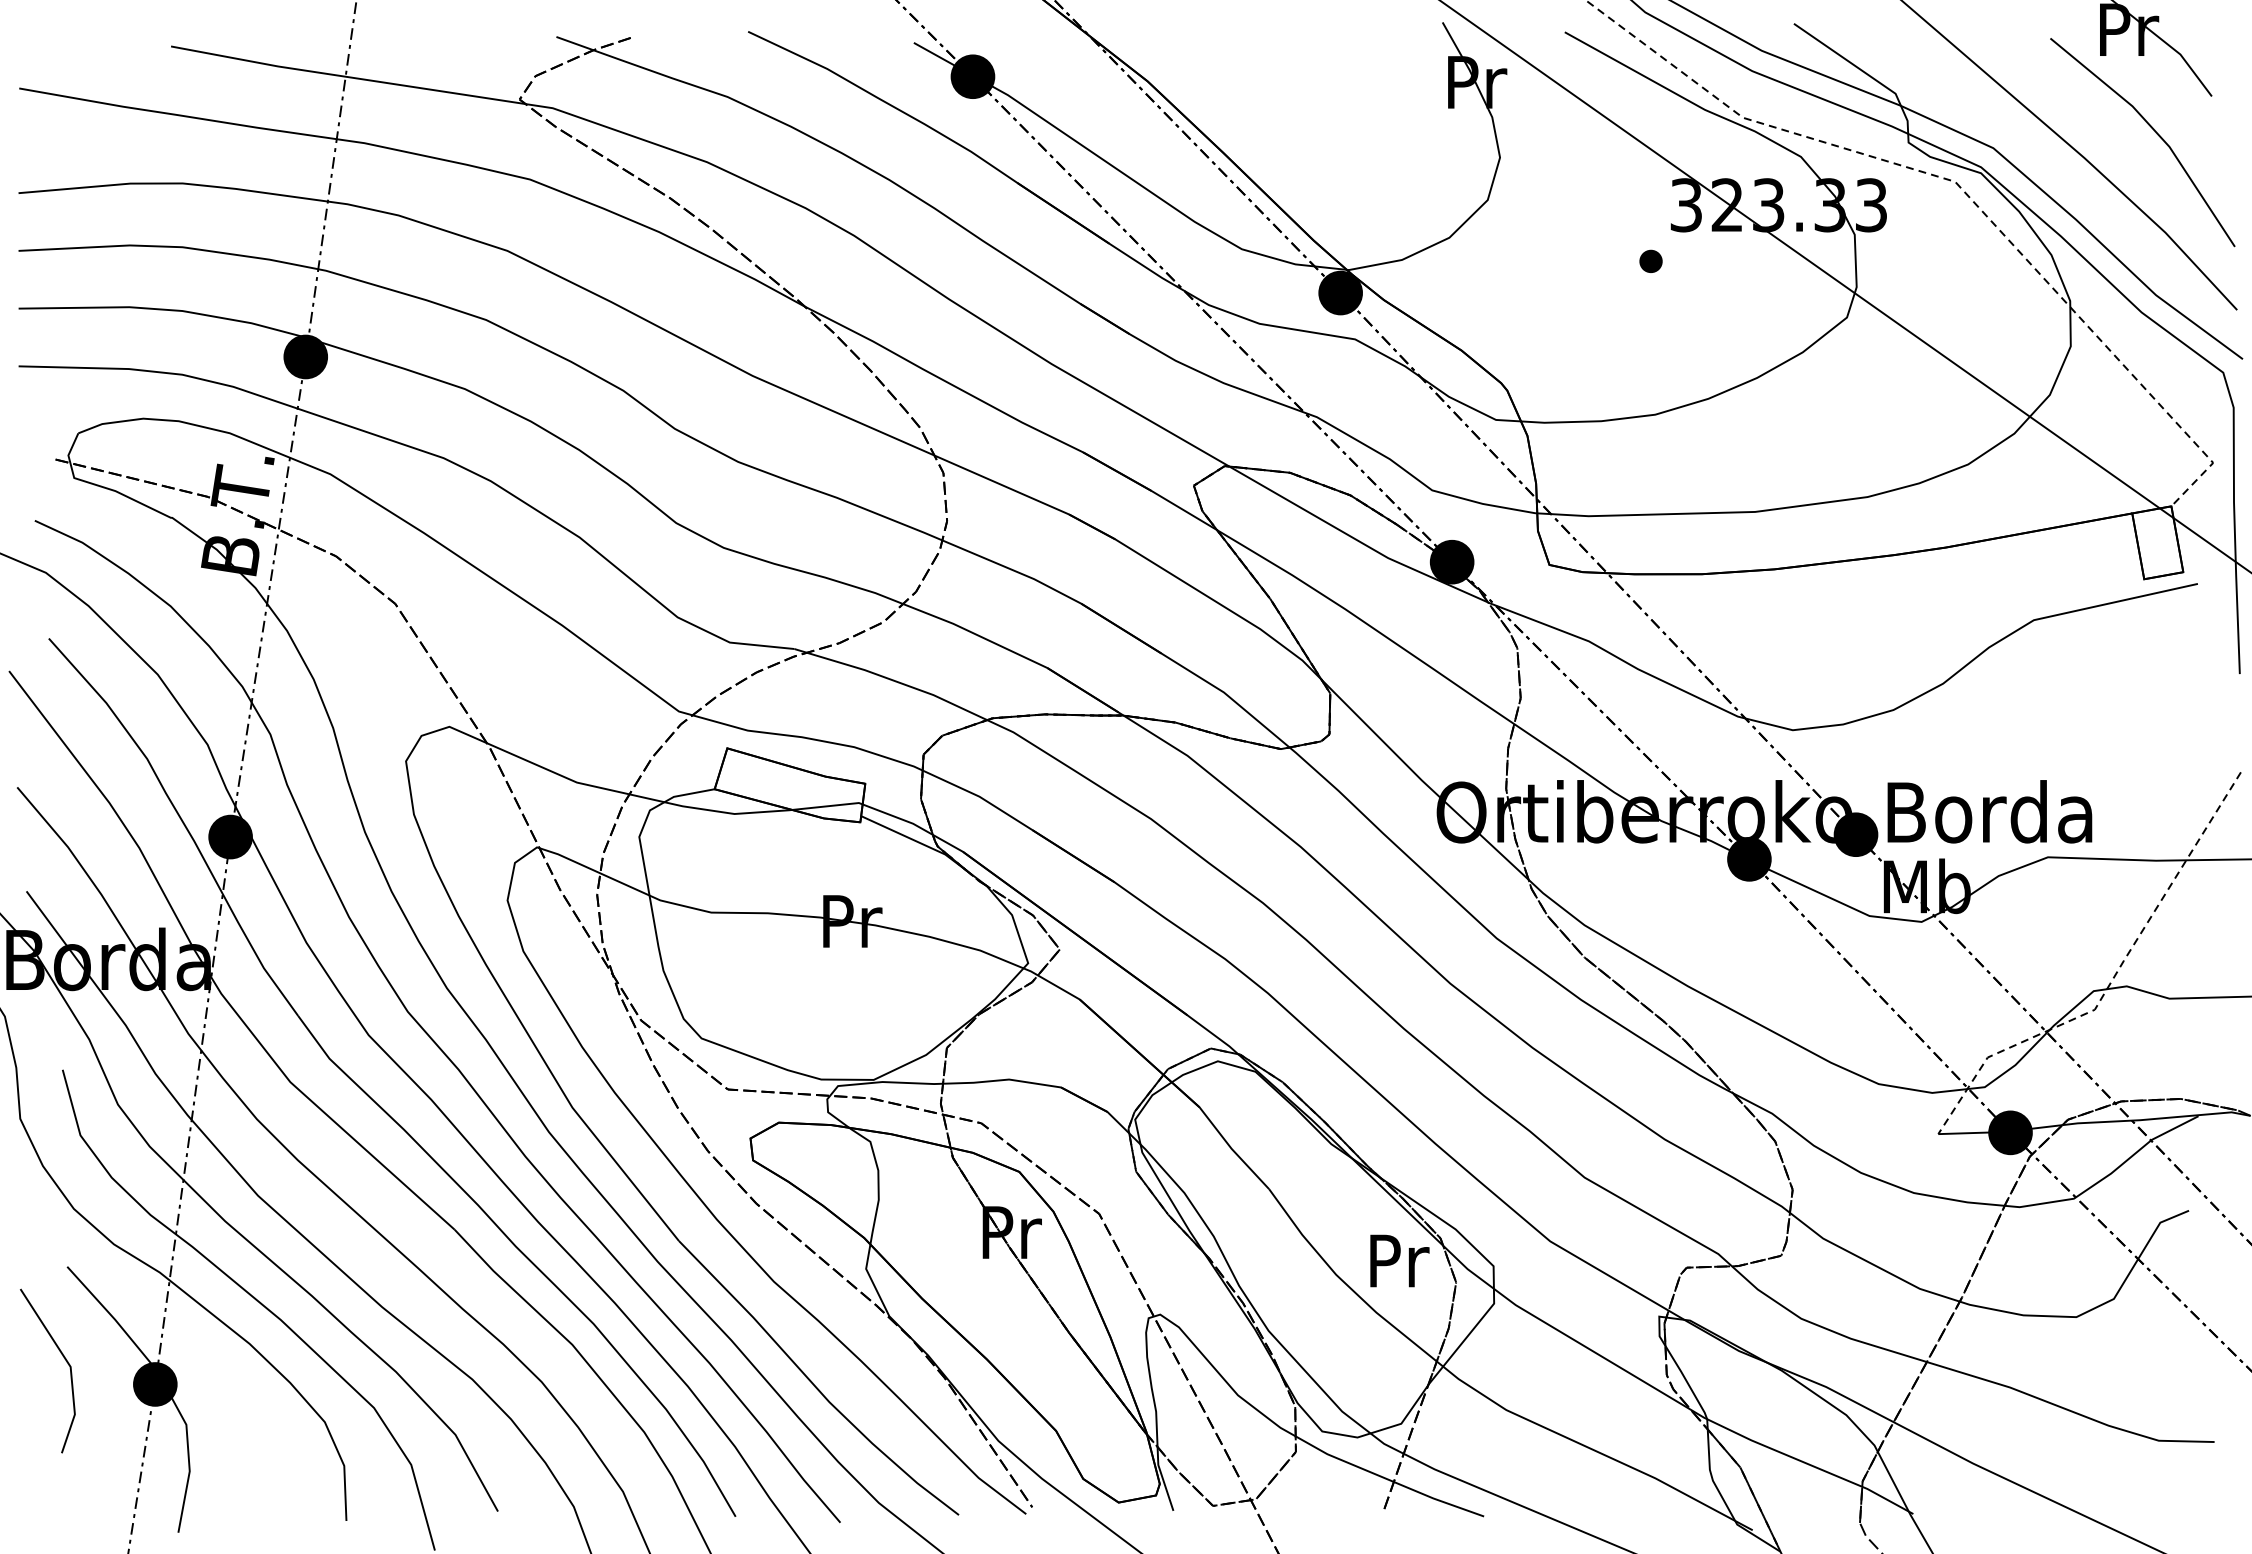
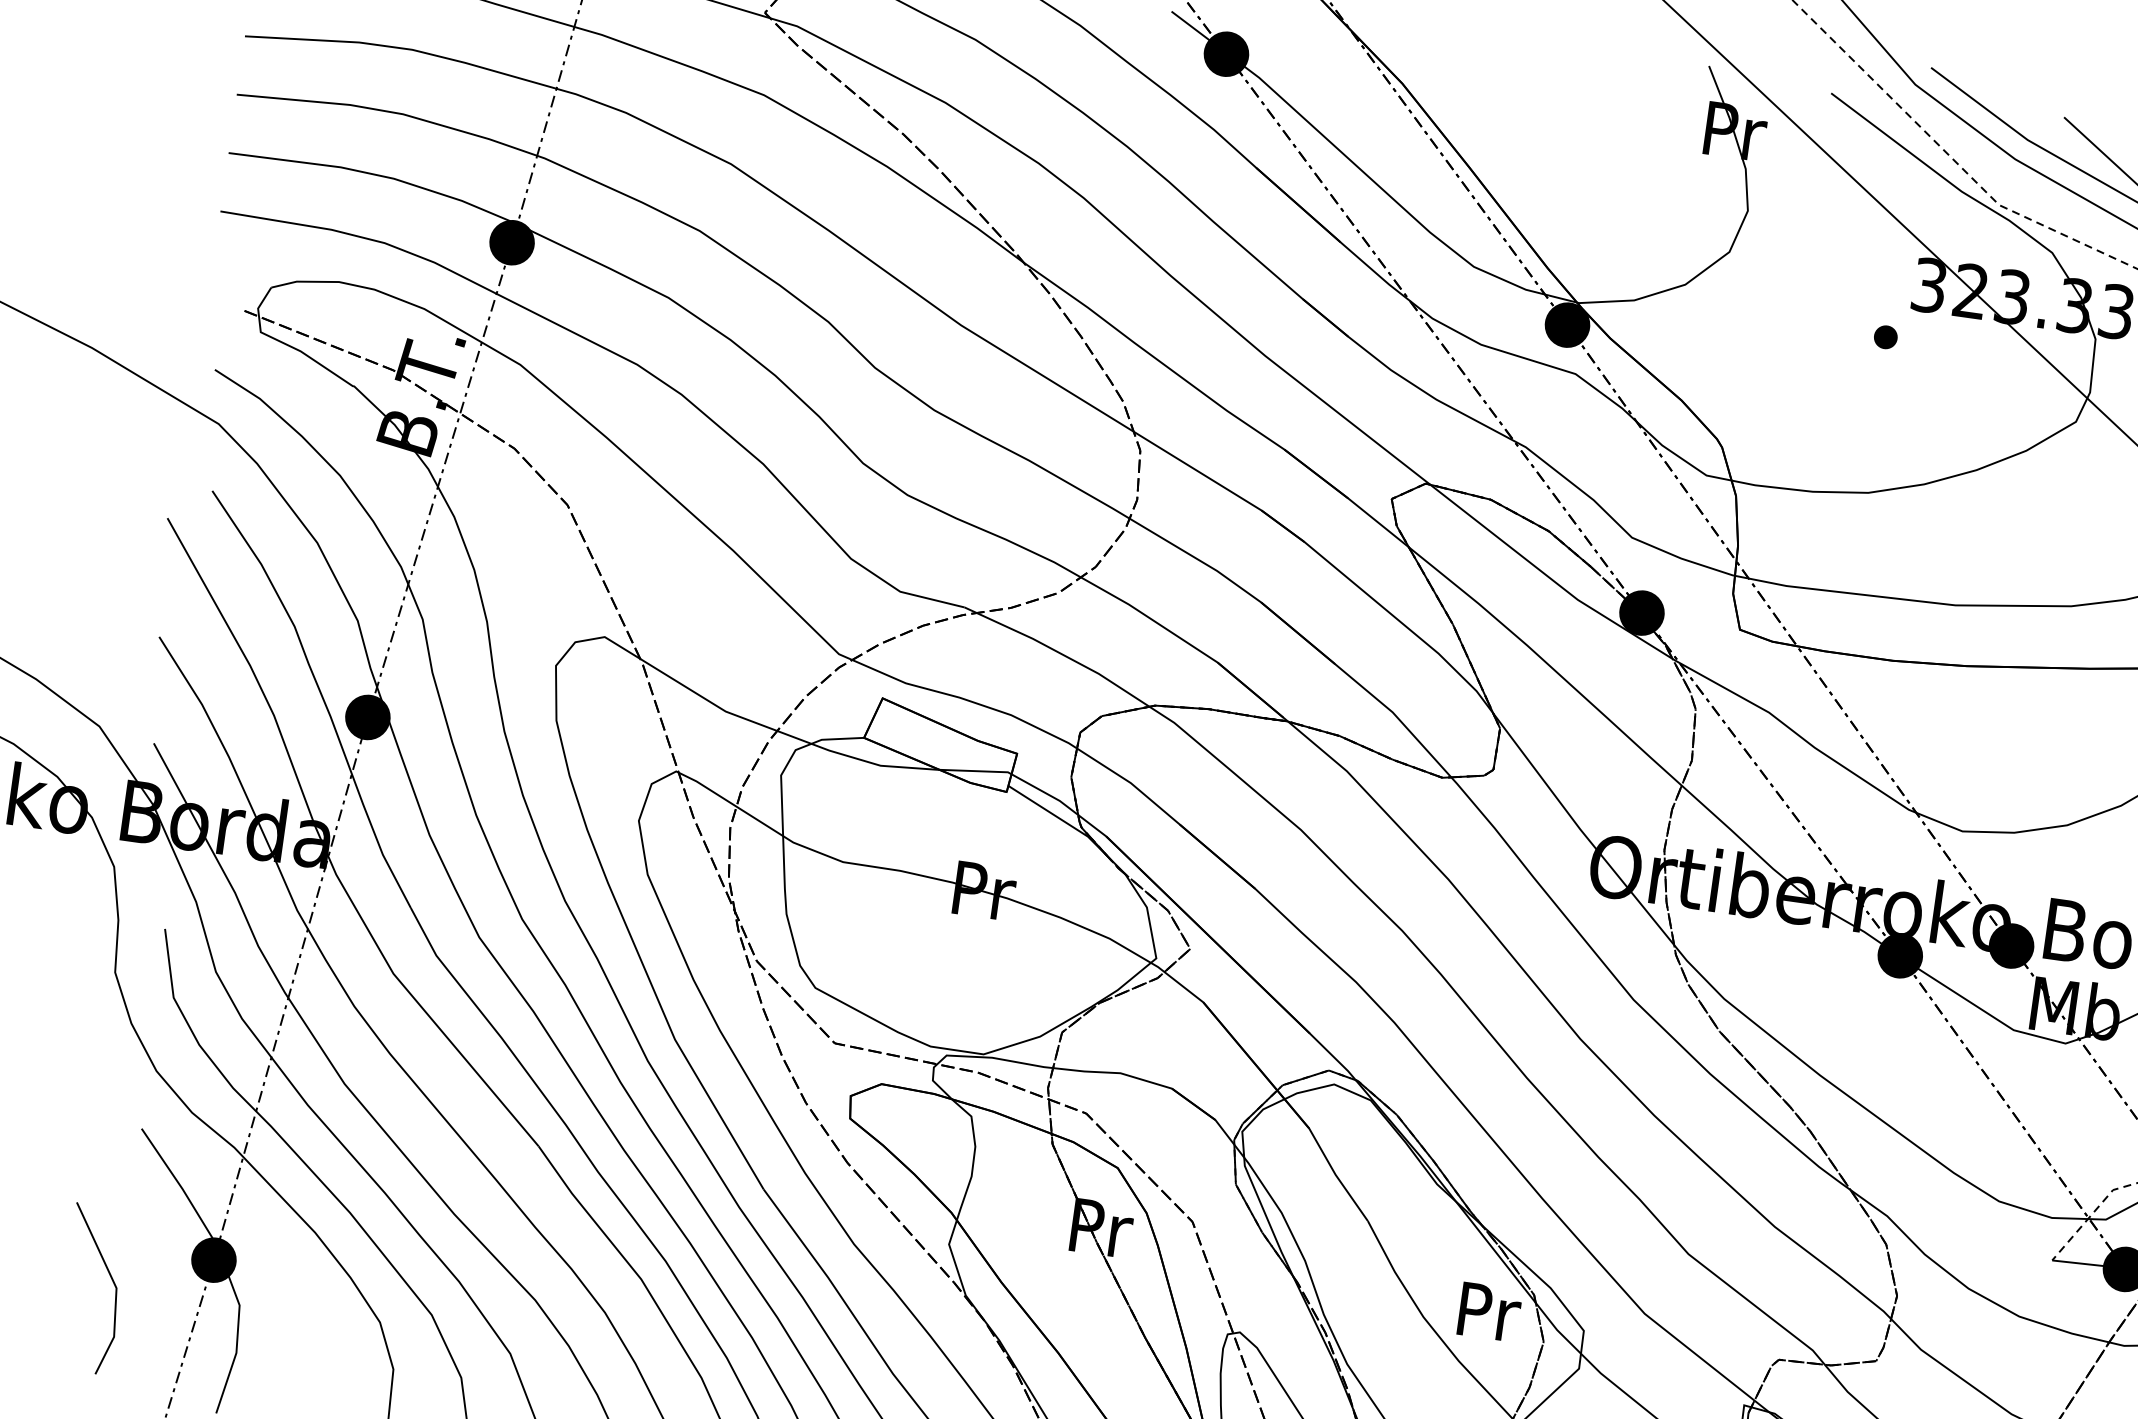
line: (64, 1359) -> (111, 1279), moved

